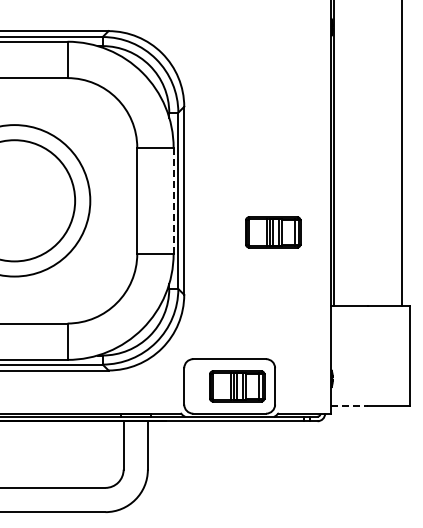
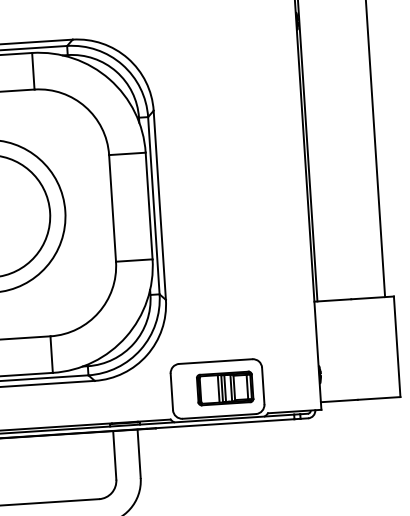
line: (173, 201) -> (149, 206), dashed -> solid
part: (273, 232) -> (251, 231), removed
line: (350, 406) -> (340, 401), dashed -> solid

